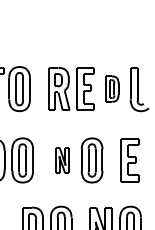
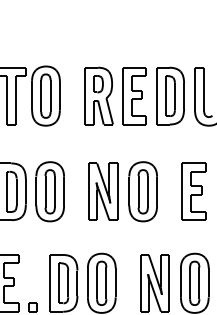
part: (112, 88) -> (170, 95), size x1.67
part: (62, 160) -> (103, 191), size x1.67

